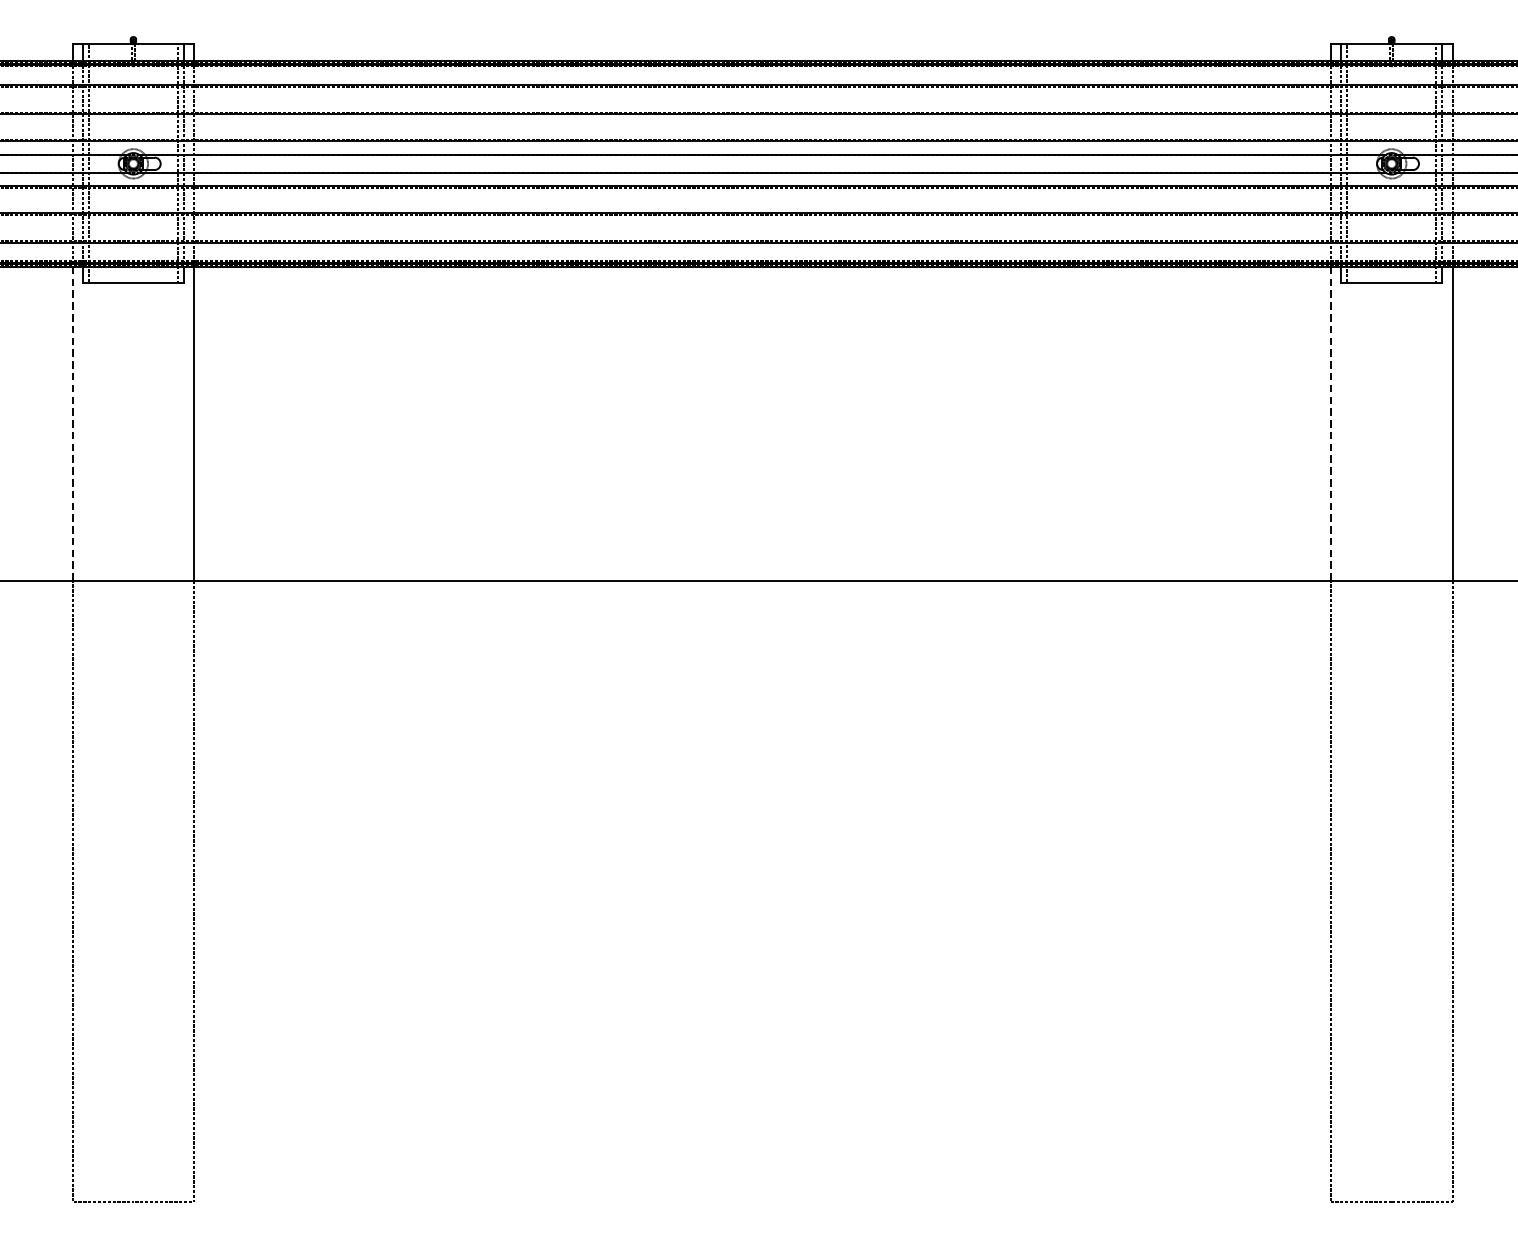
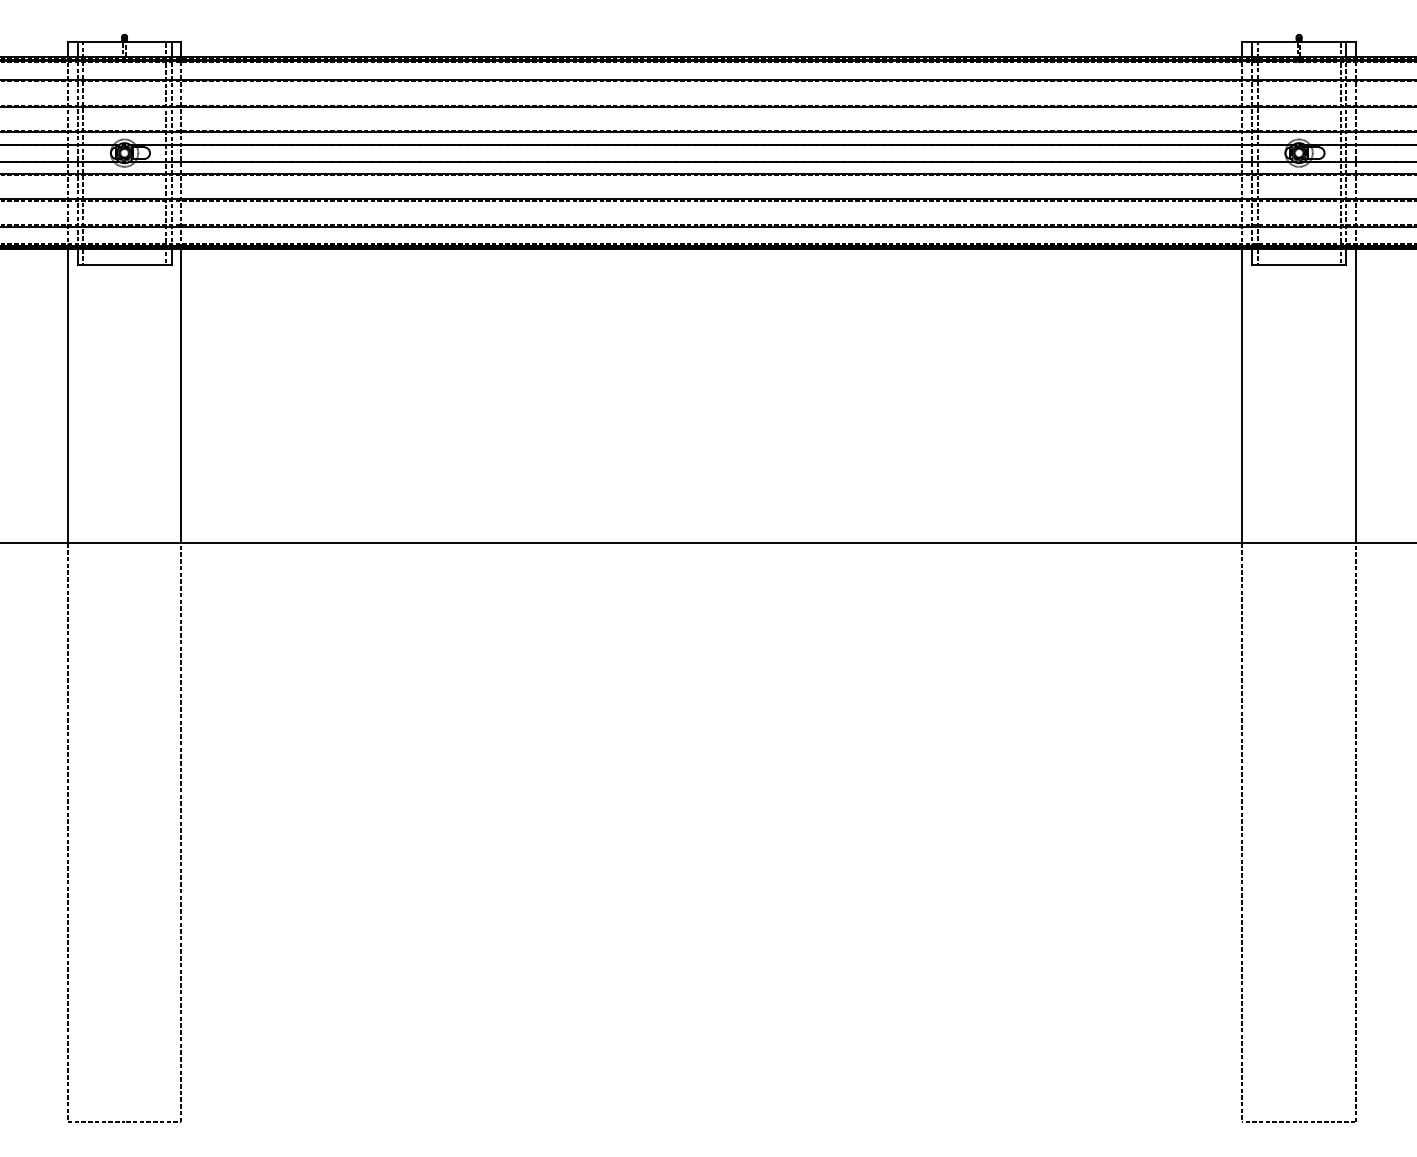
line: (72, 424) -> (67, 396), dashed -> solid
line: (1331, 424) -> (1242, 396), dashed -> solid

